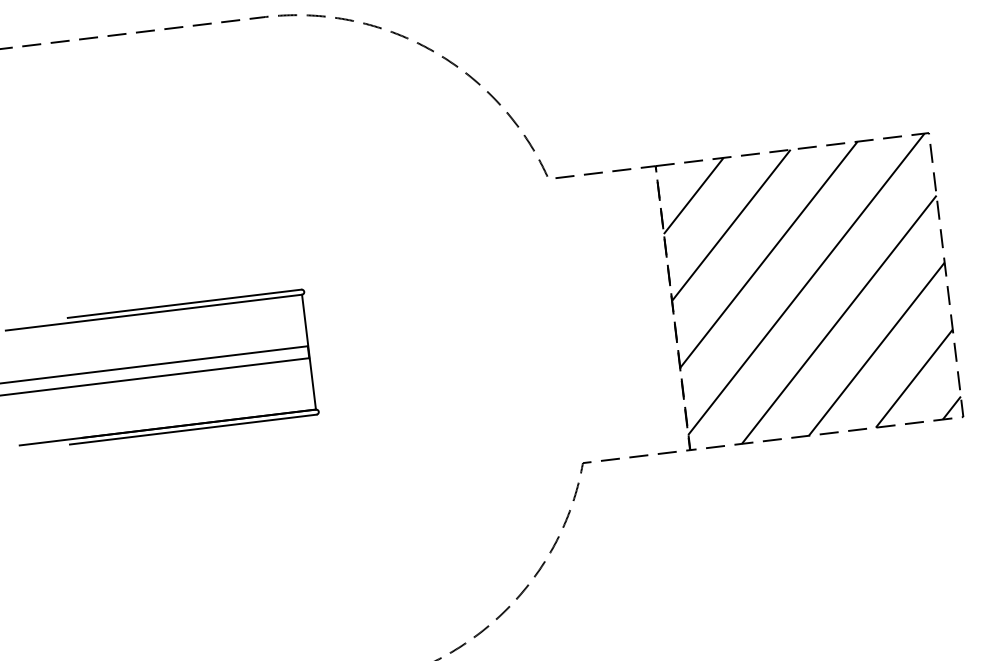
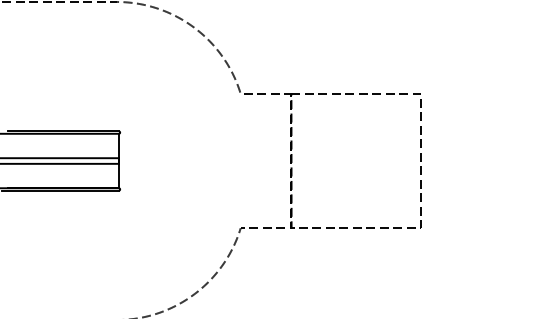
hatch: (807, 290) -> (355, 160), removed

